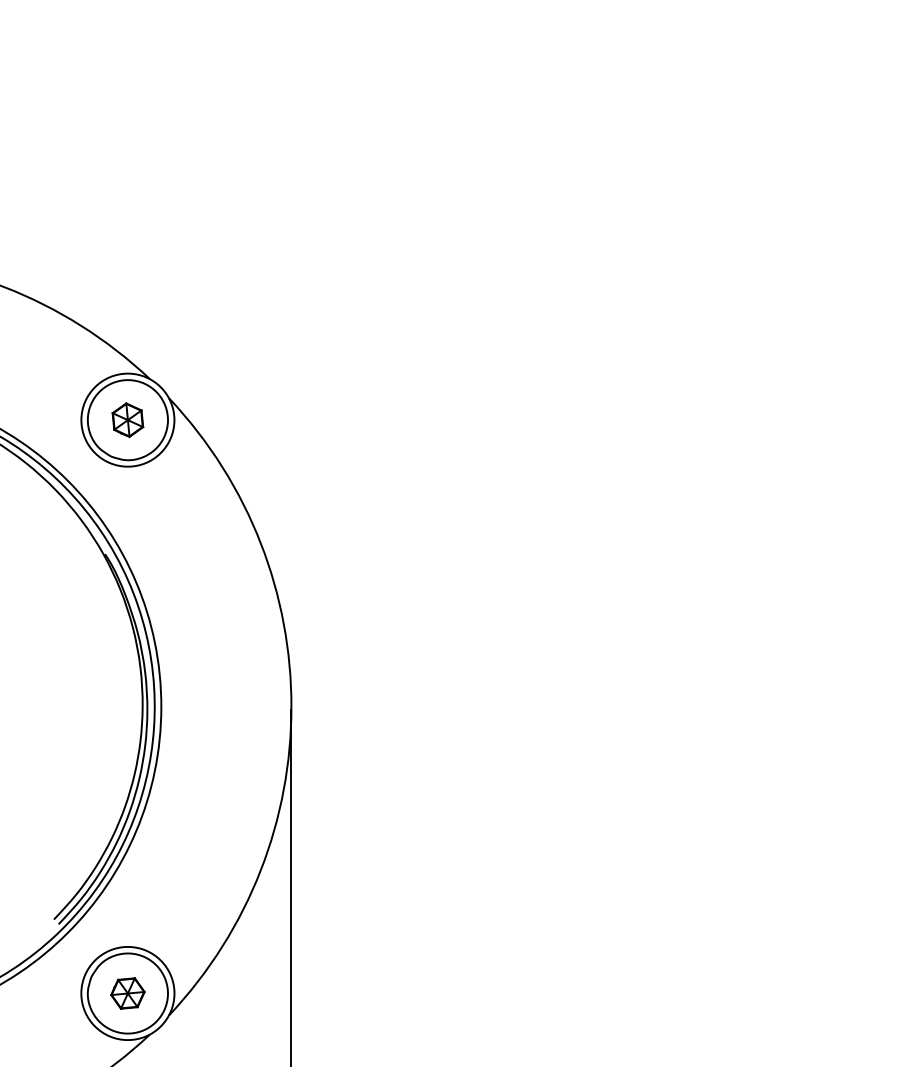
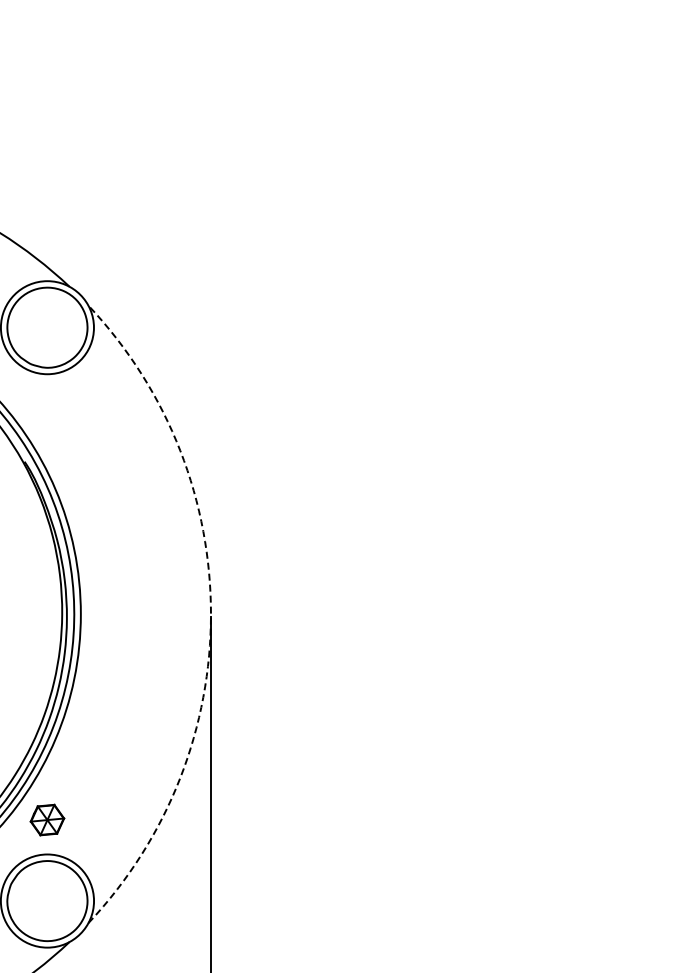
part: (127, 419) -> (47, 327), removed
arc: (291, 706) -> (211, 614), solid -> dashed
part: (127, 993) -> (47, 820), moved

